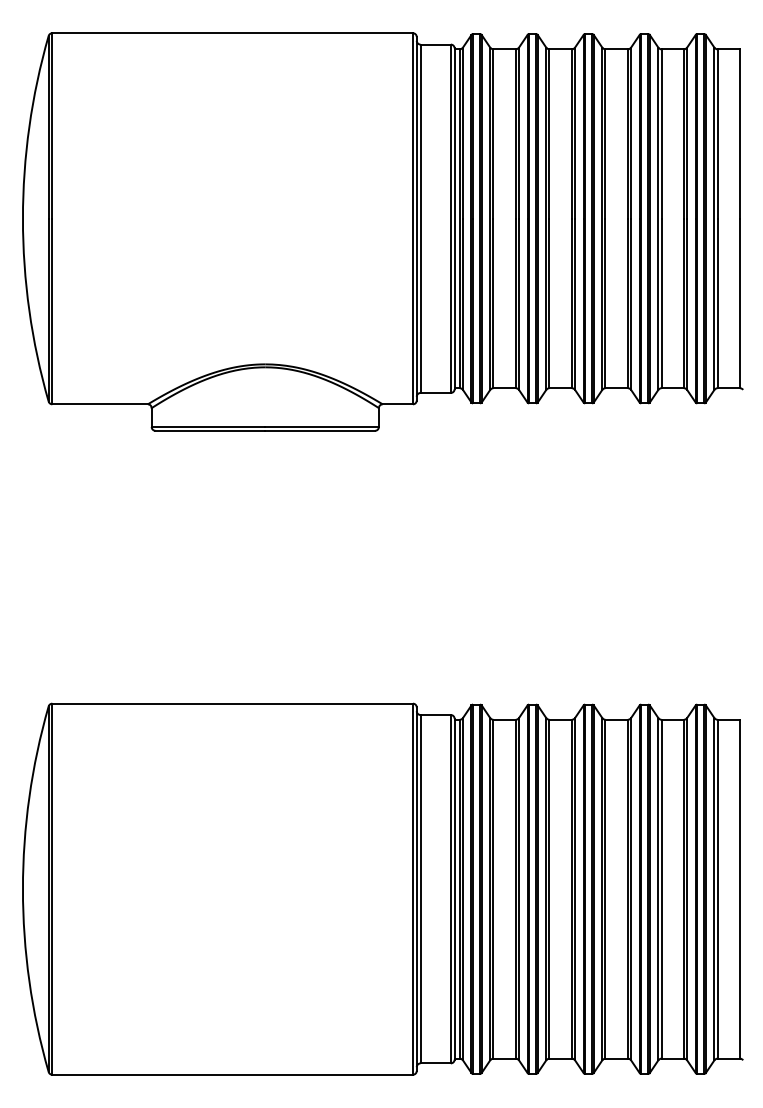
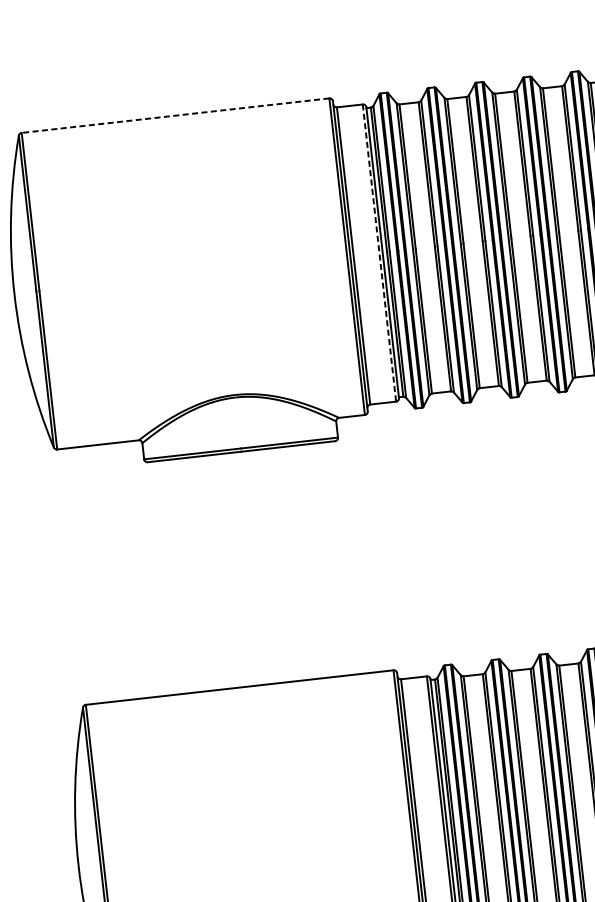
line: (232, 33) -> (175, 115), solid -> dashed
line: (450, 219) -> (379, 253), solid -> dashed

